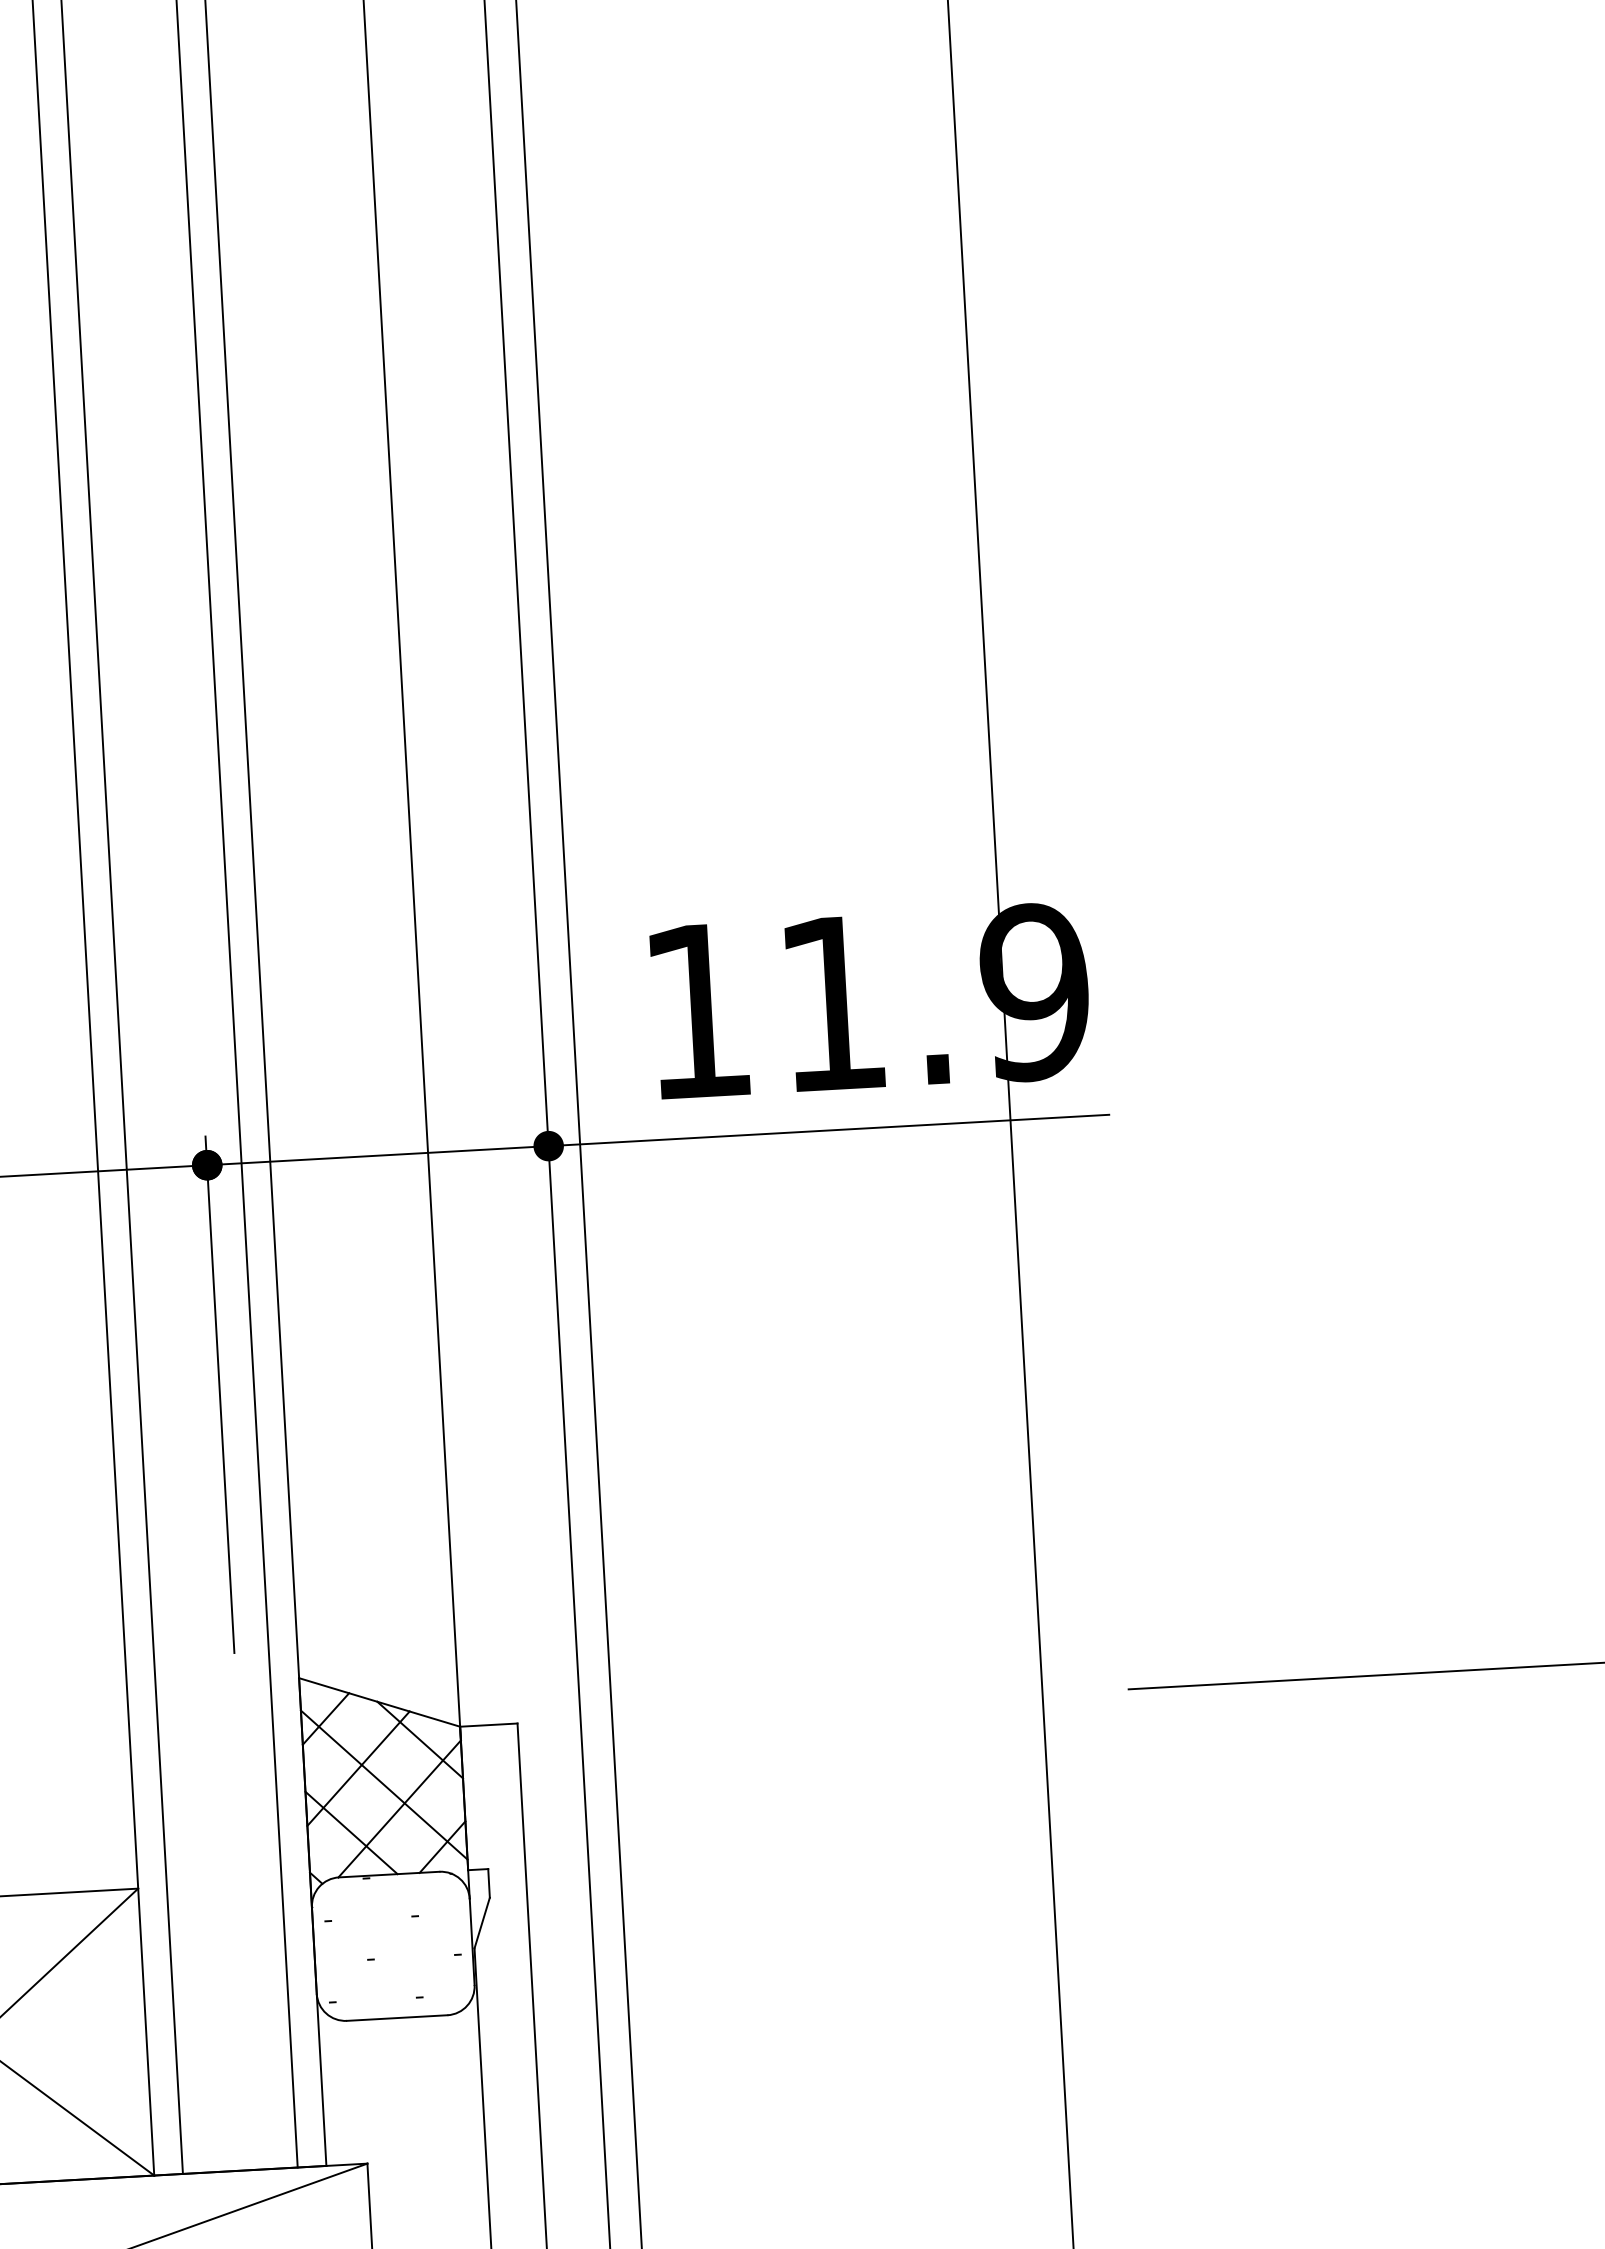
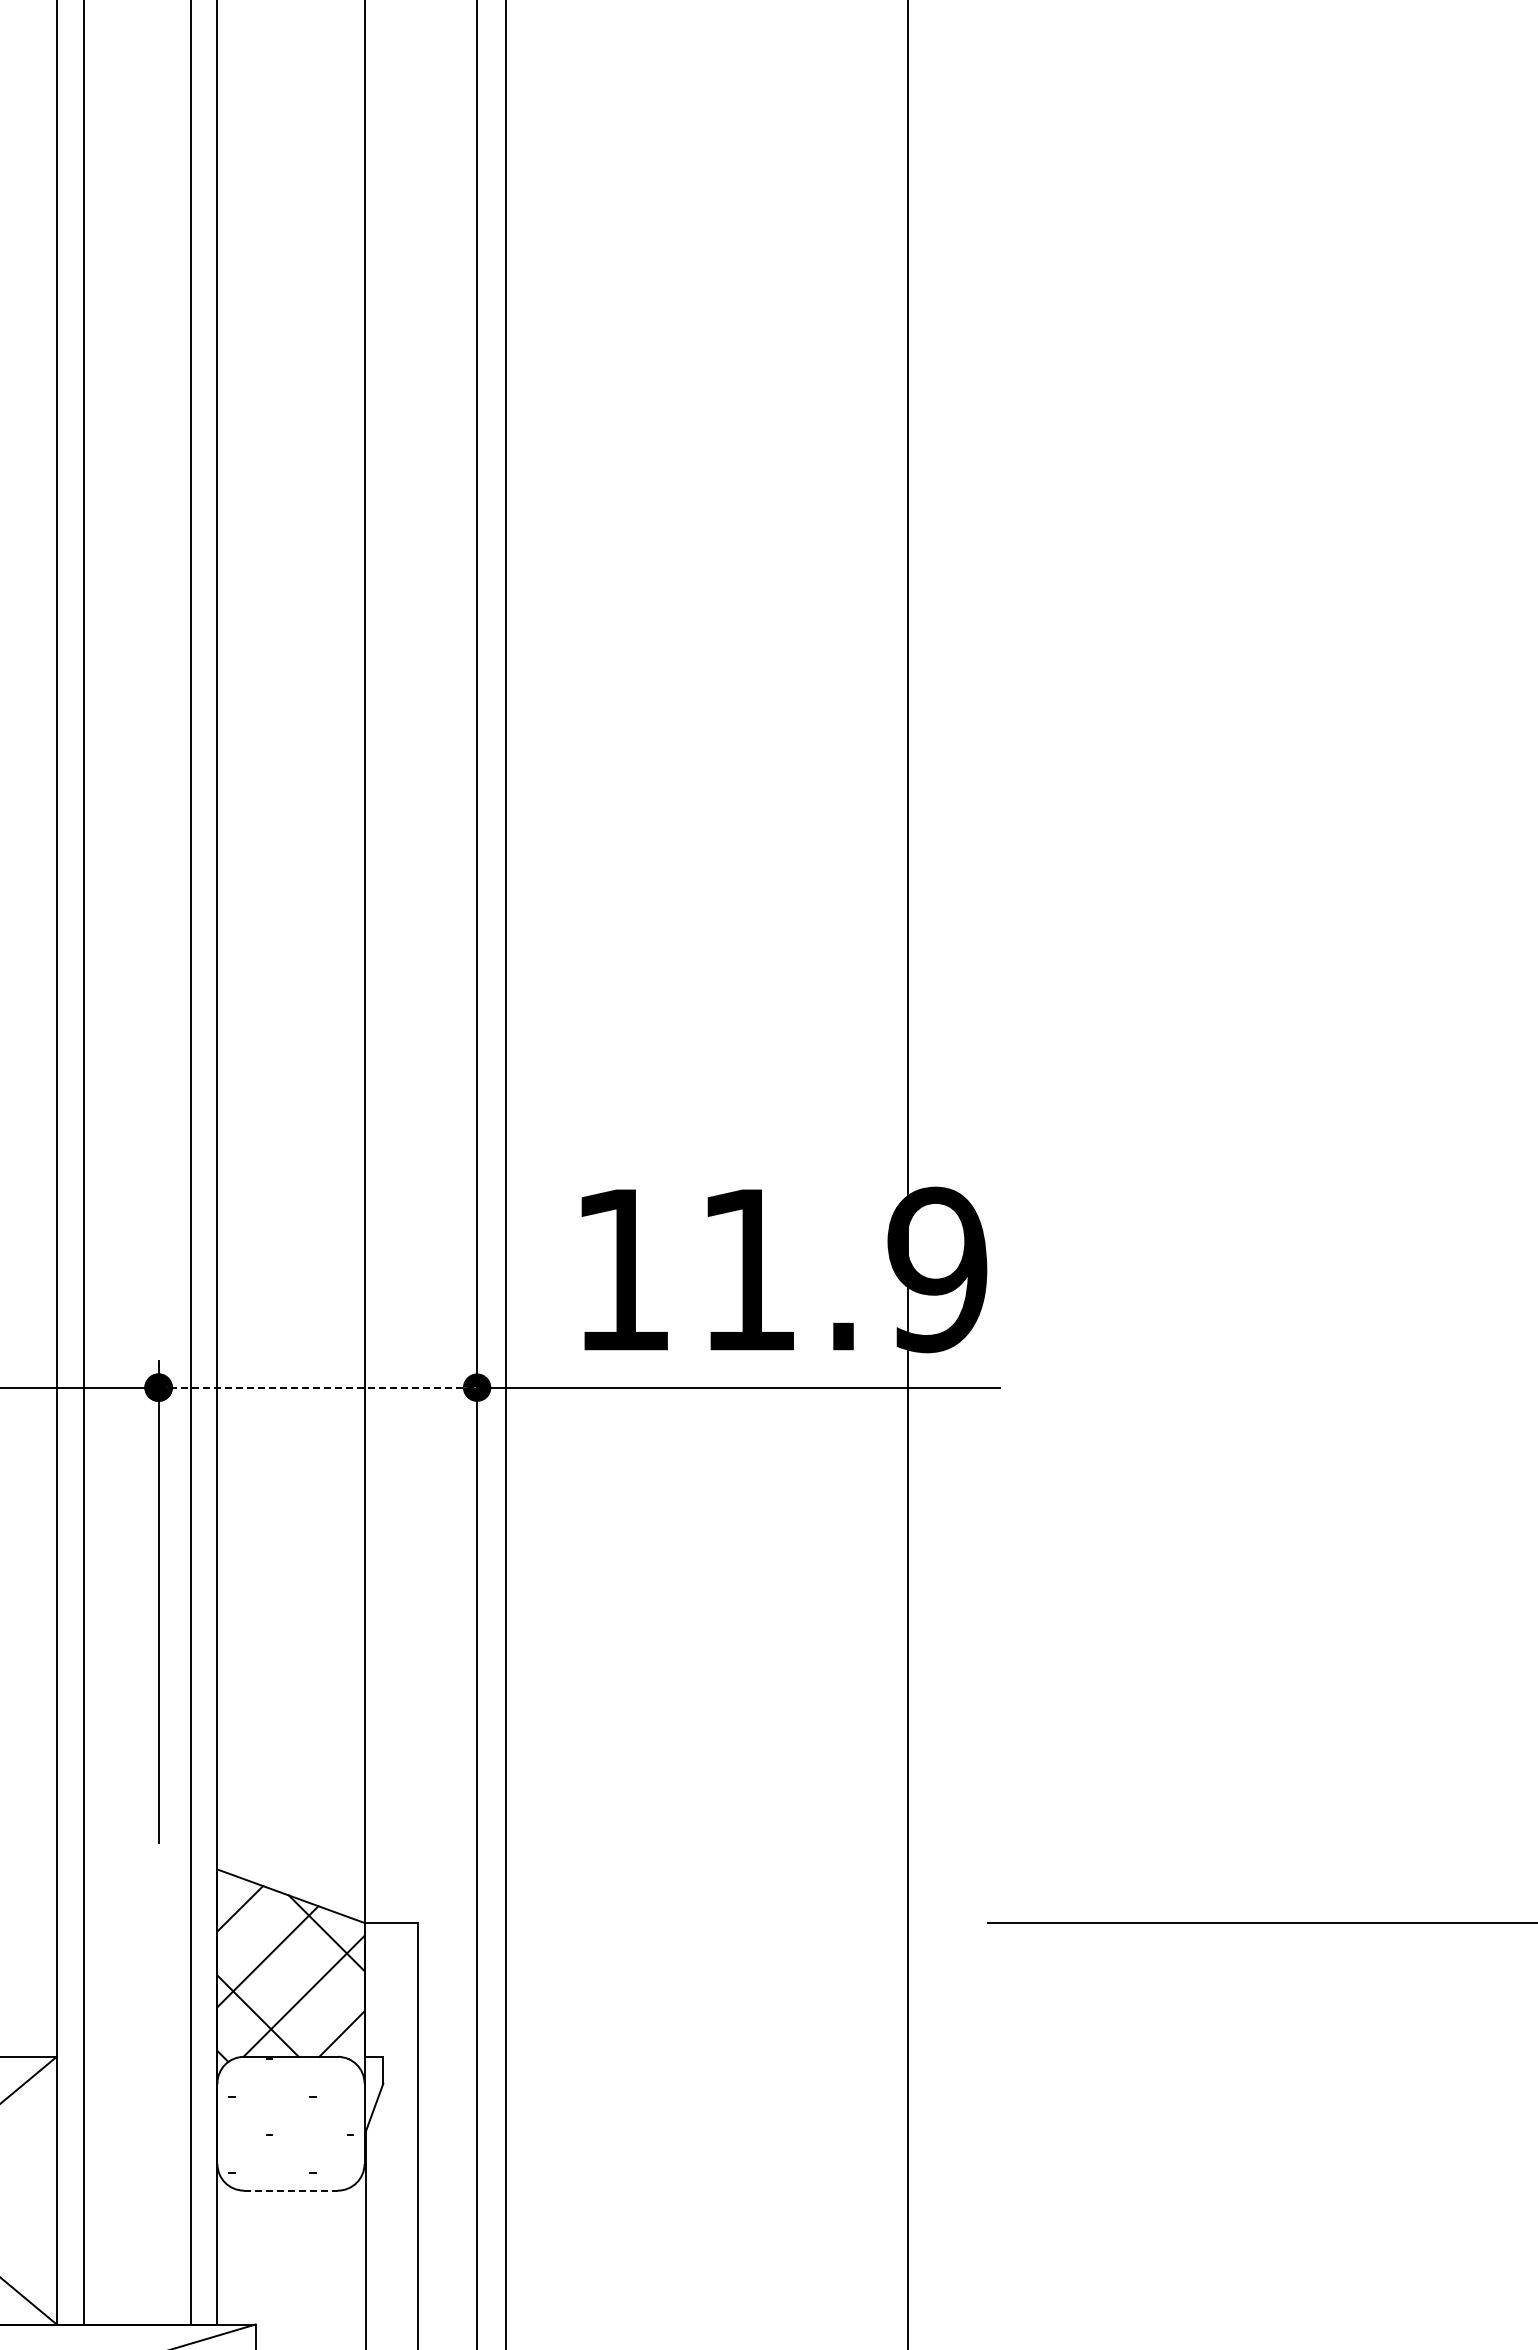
line: (378, 1155) -> (318, 1387), solid -> dashed
line: (383, 1784) -> (290, 1972), removed
line: (396, 2017) -> (290, 2190), solid -> dashed

